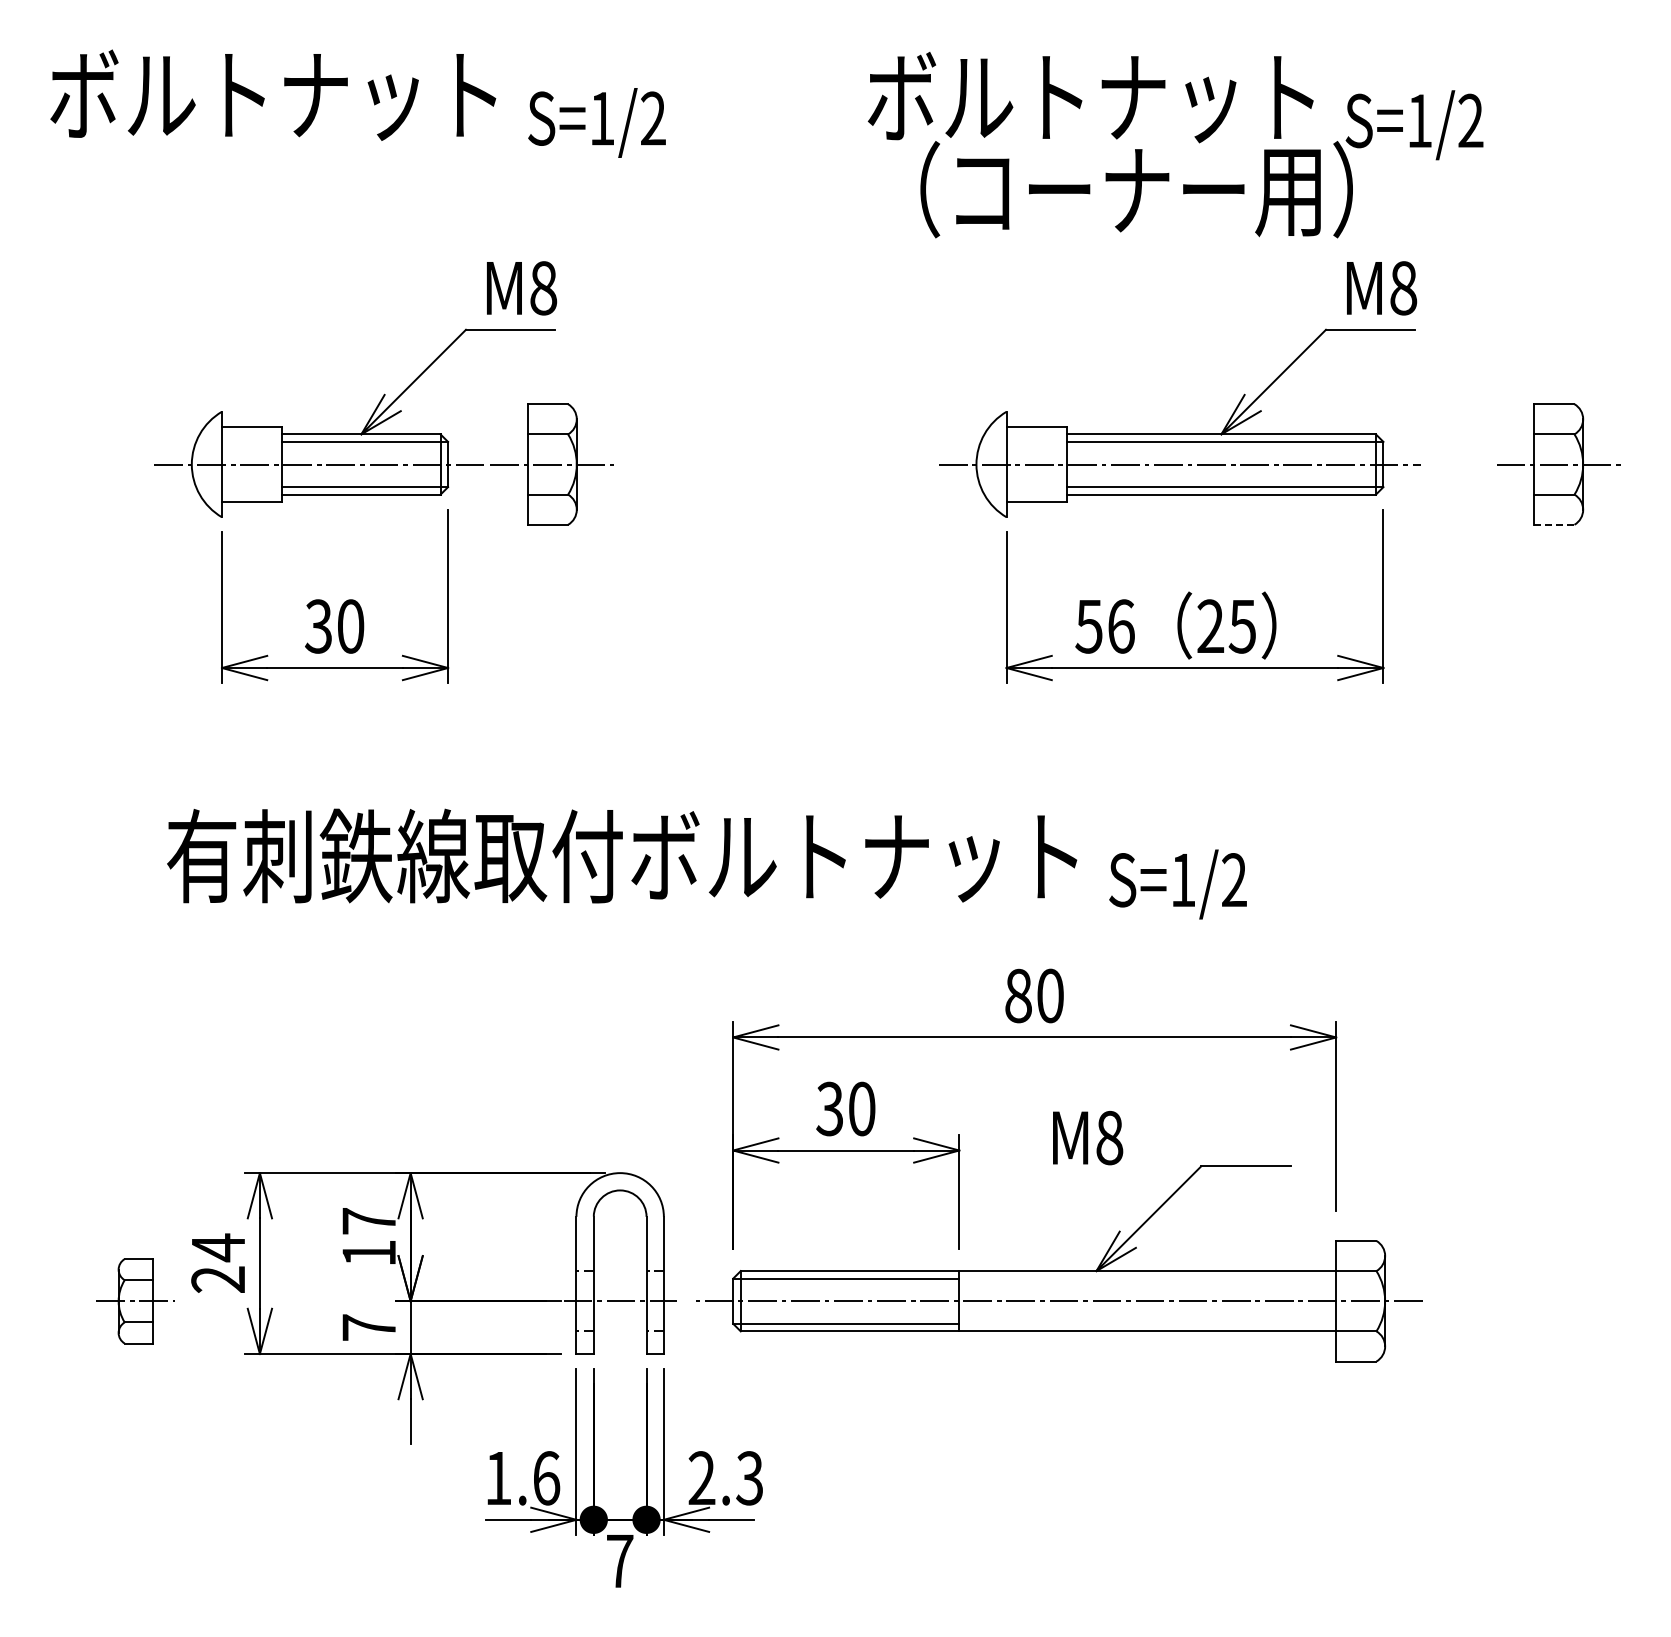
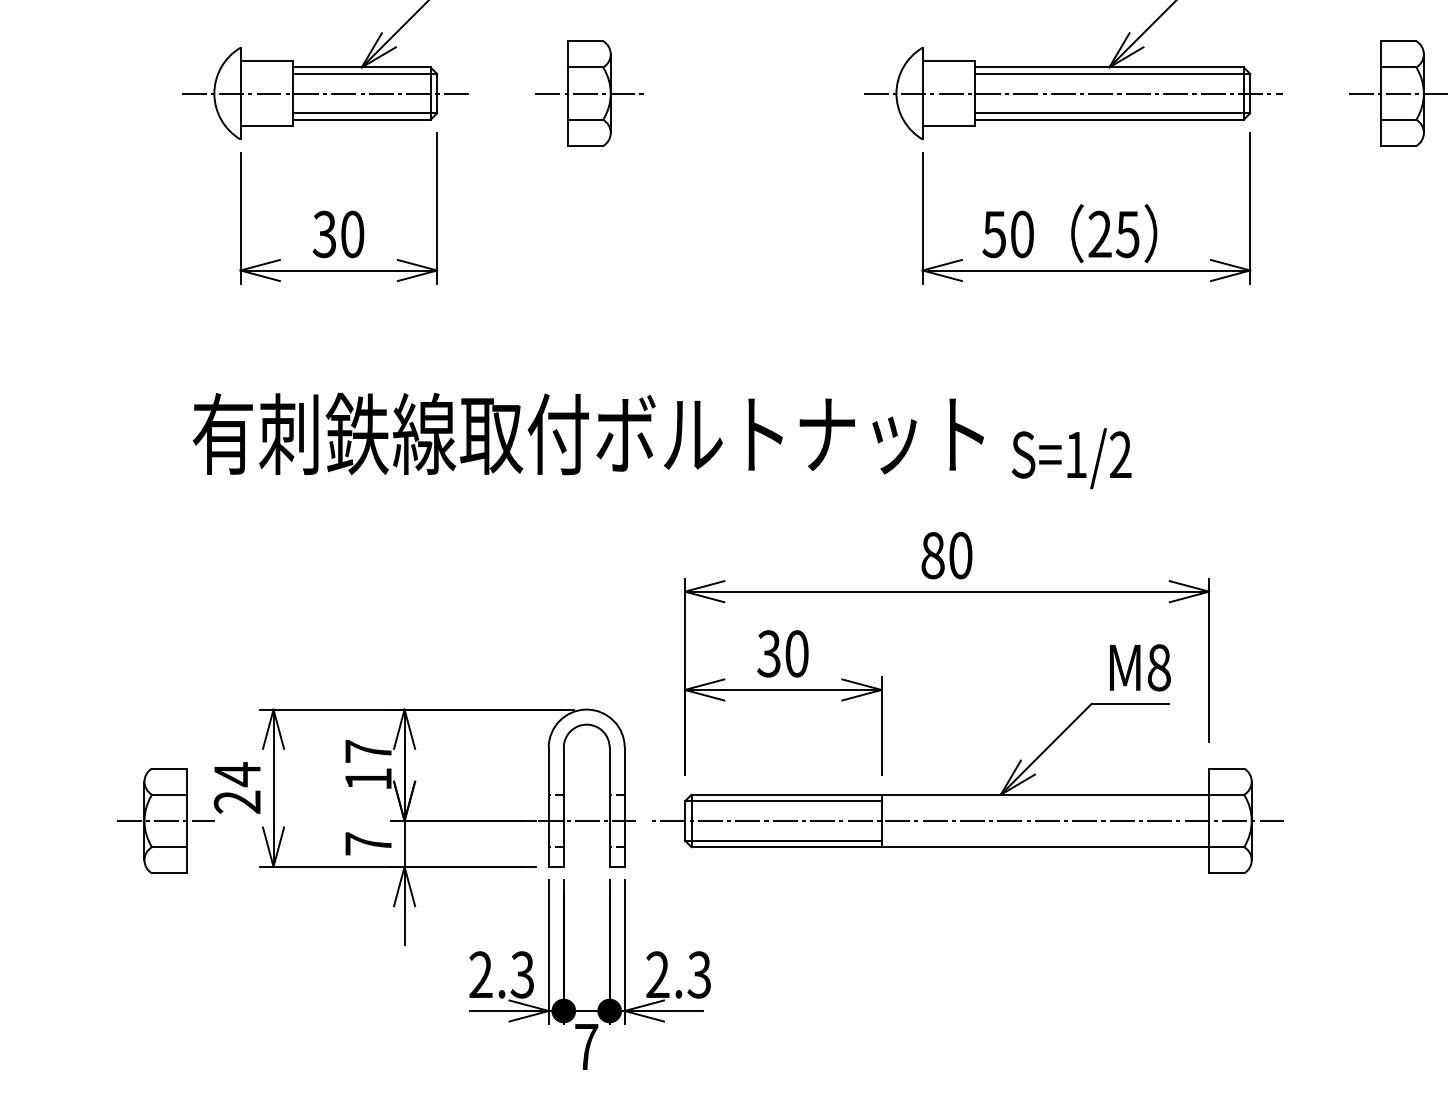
part: (551, 464) -> (588, 93), moved
line: (1554, 524) -> (1398, 145), dashed -> solid
text: (1121, 626) -> (1022, 234), 56 -> 50
text: (1088, 1138) -> (1140, 668), moved
part: (135, 1301) -> (165, 821), size x1.43
text: (522, 1478) -> (501, 975), 1.6 -> 2.3

